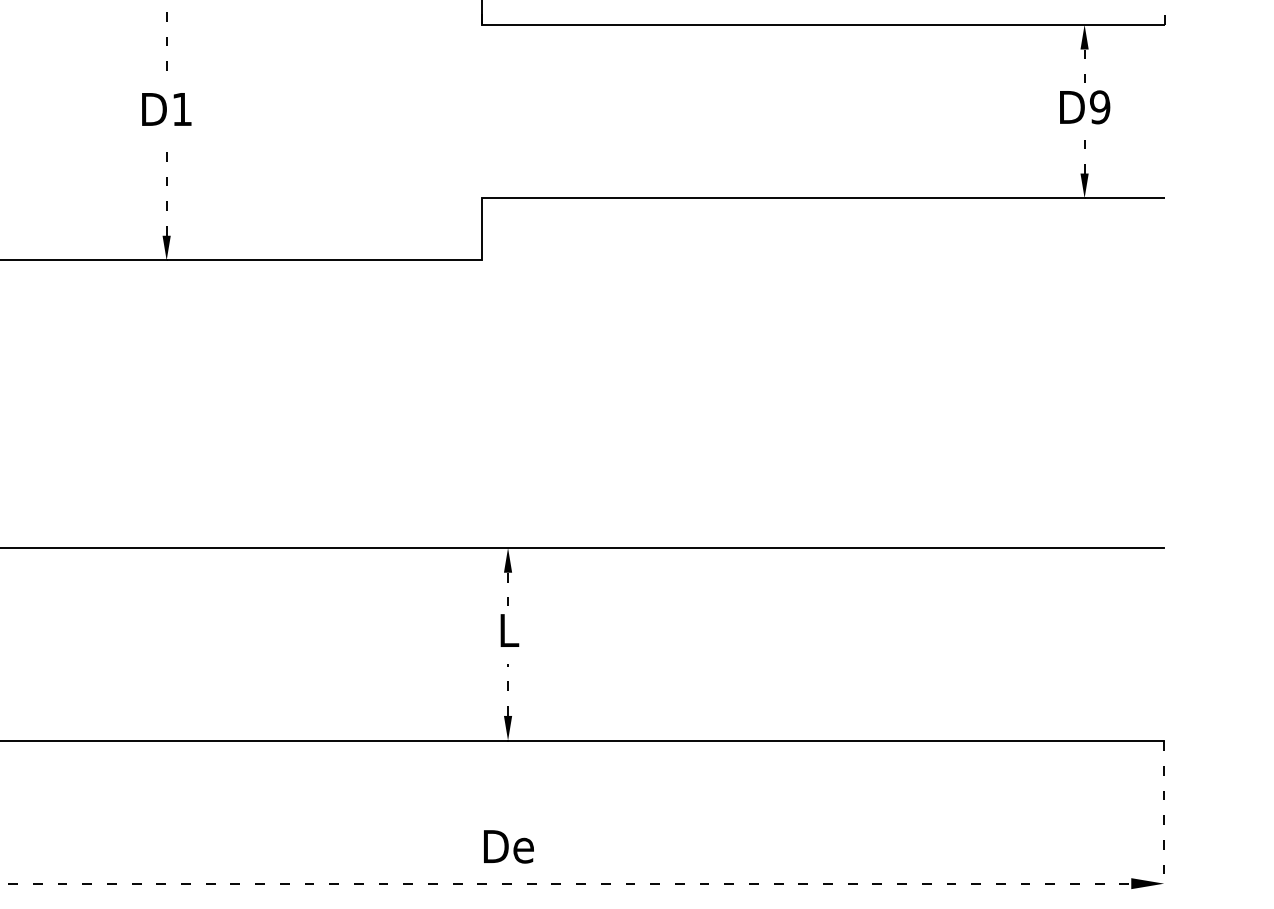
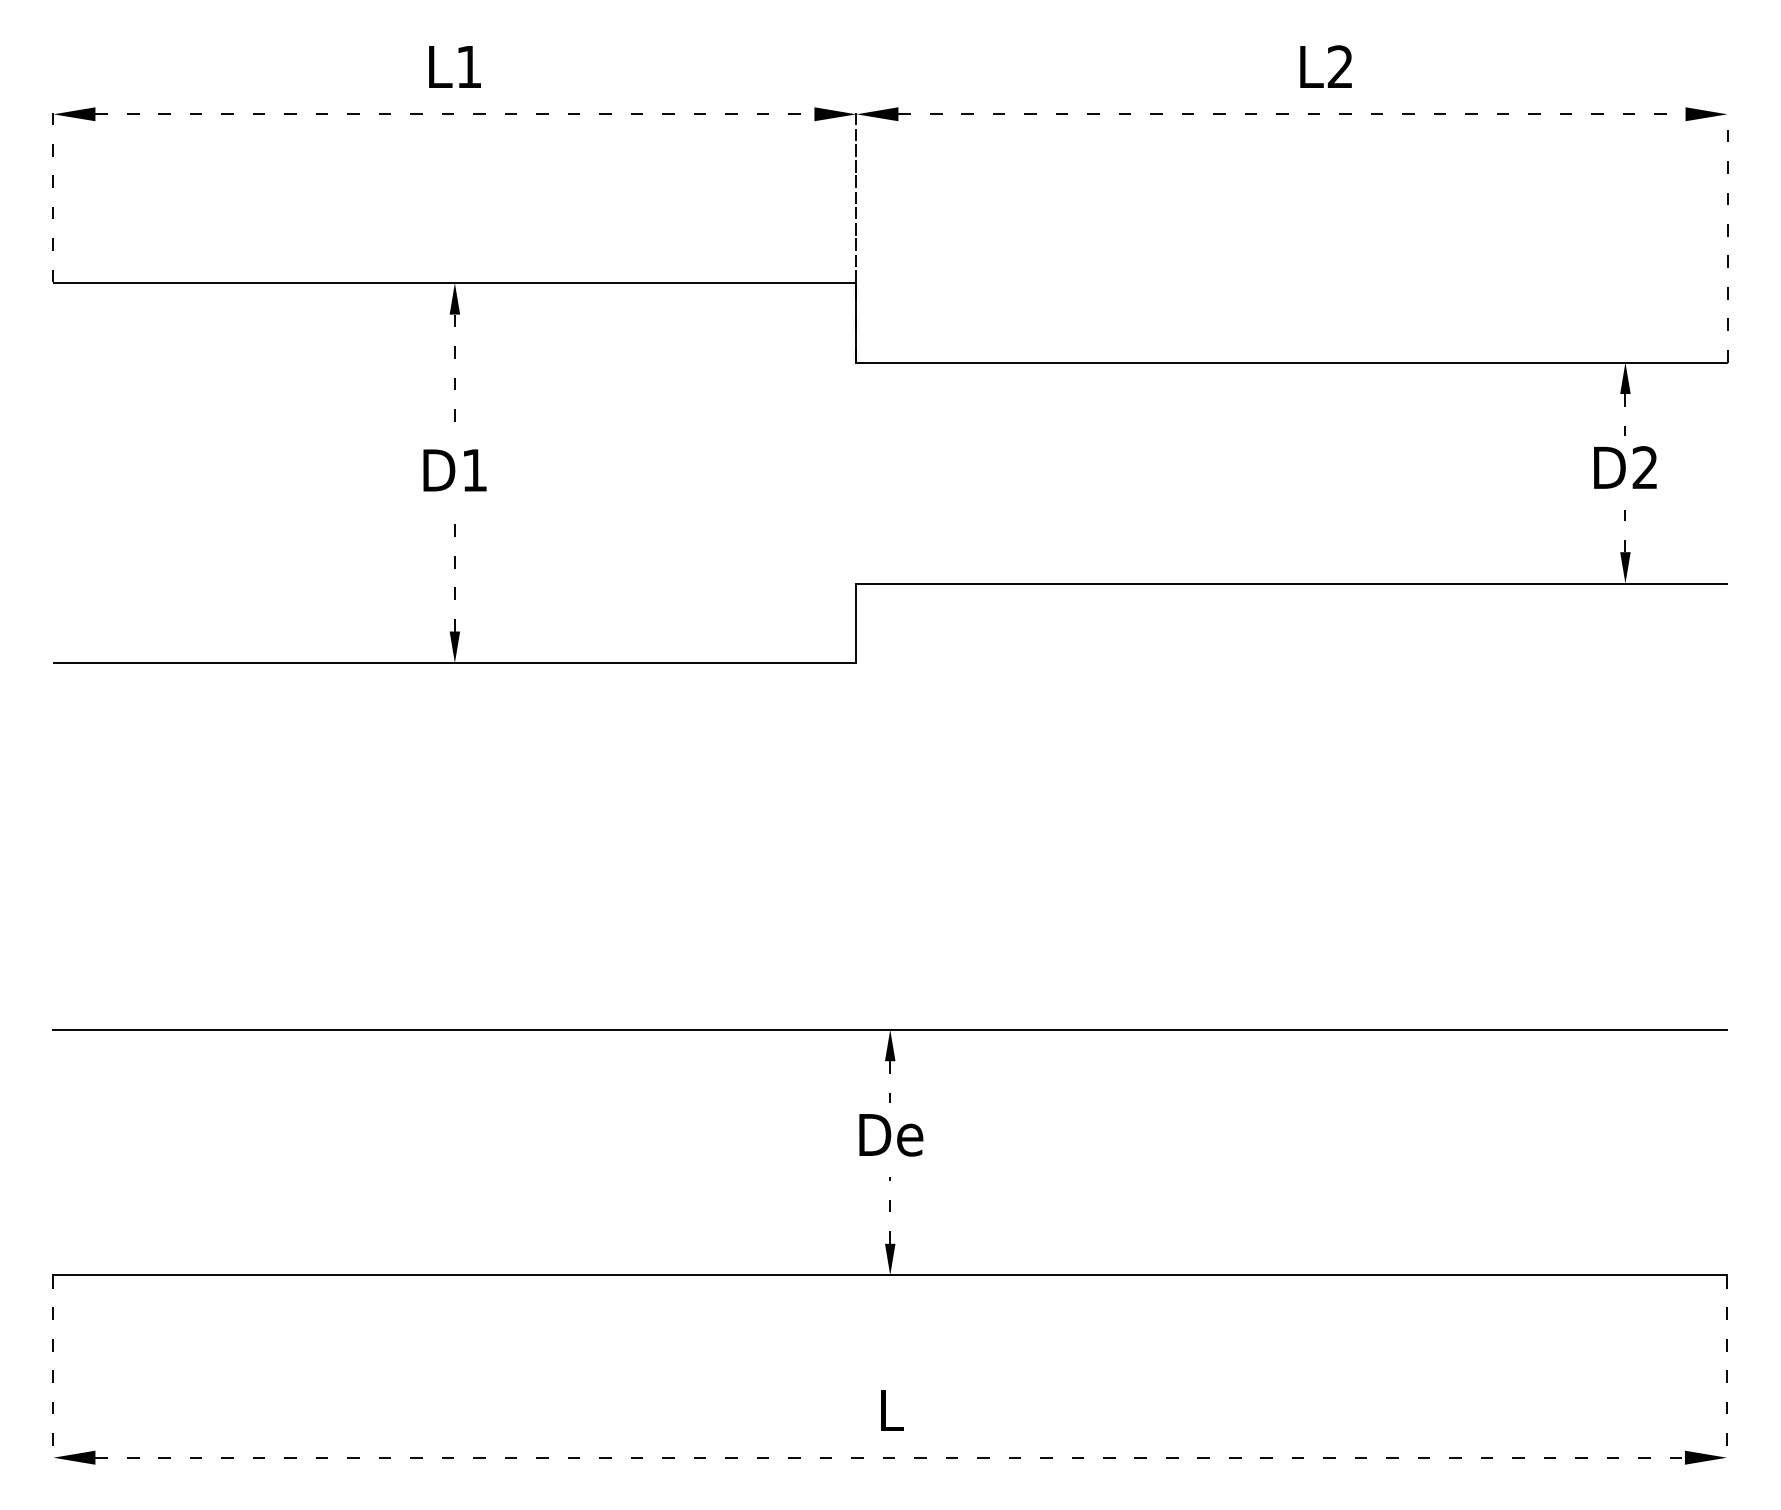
text: (1100, 107) -> (1645, 467), D9 -> D2
text: (509, 630) -> (891, 1135), L -> De
text: (509, 846) -> (891, 1410), De -> L

